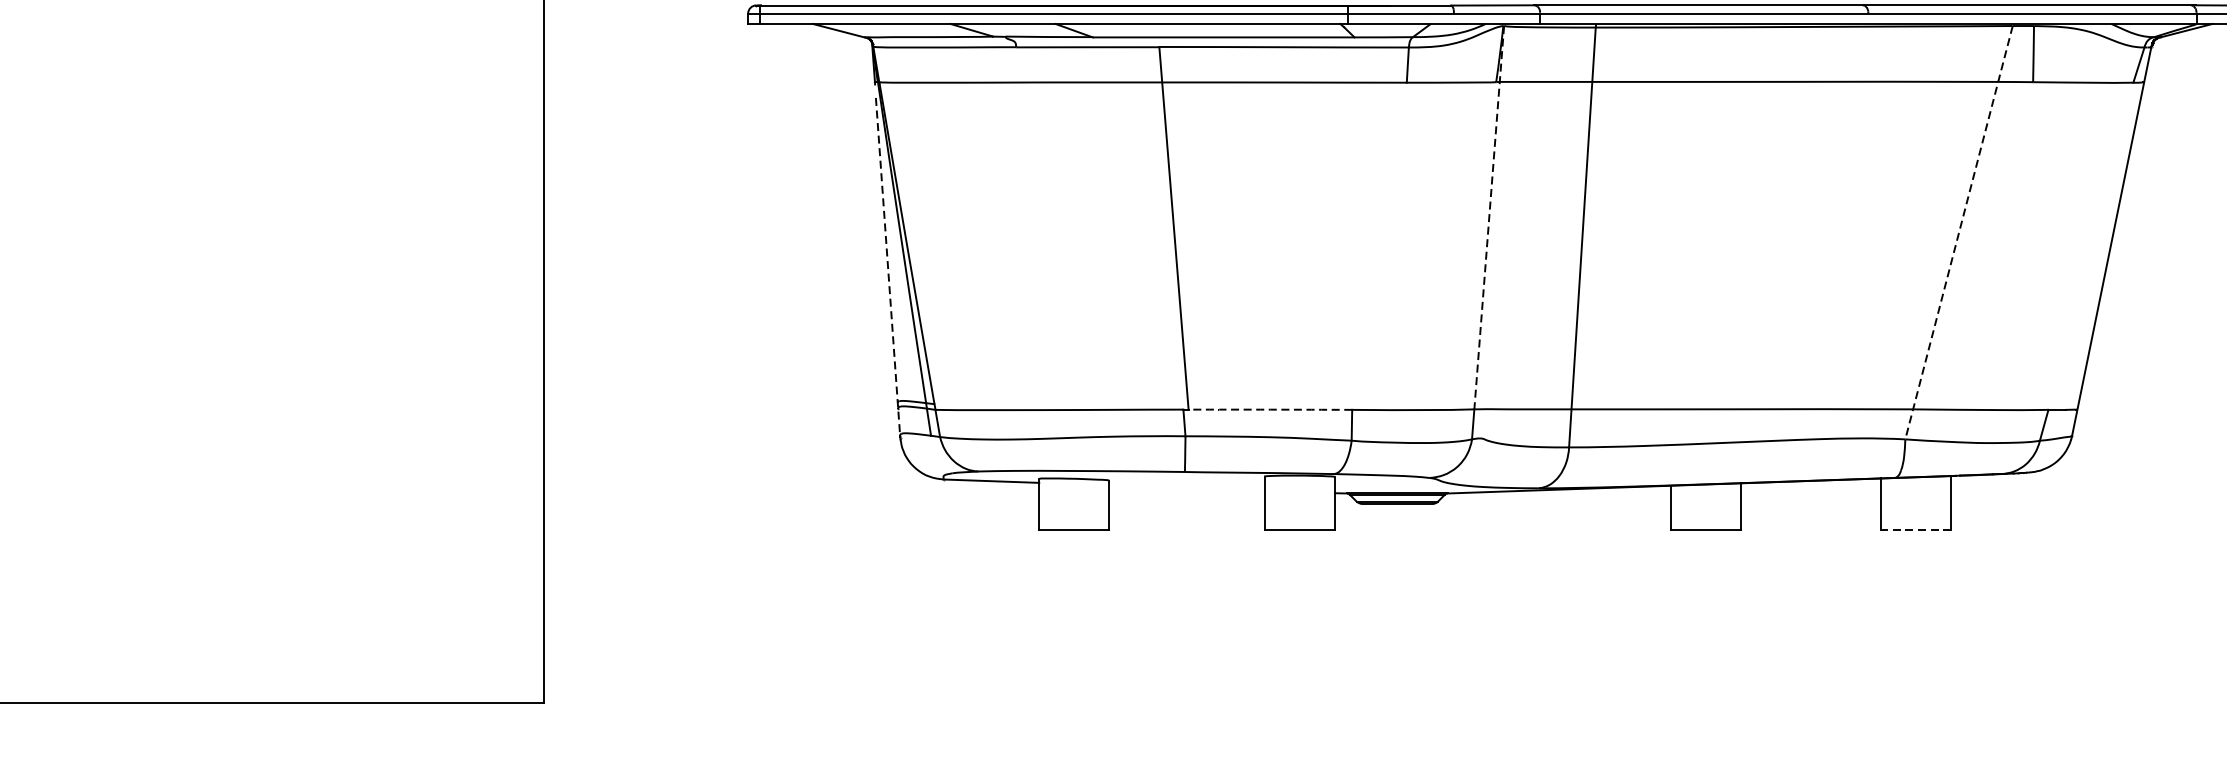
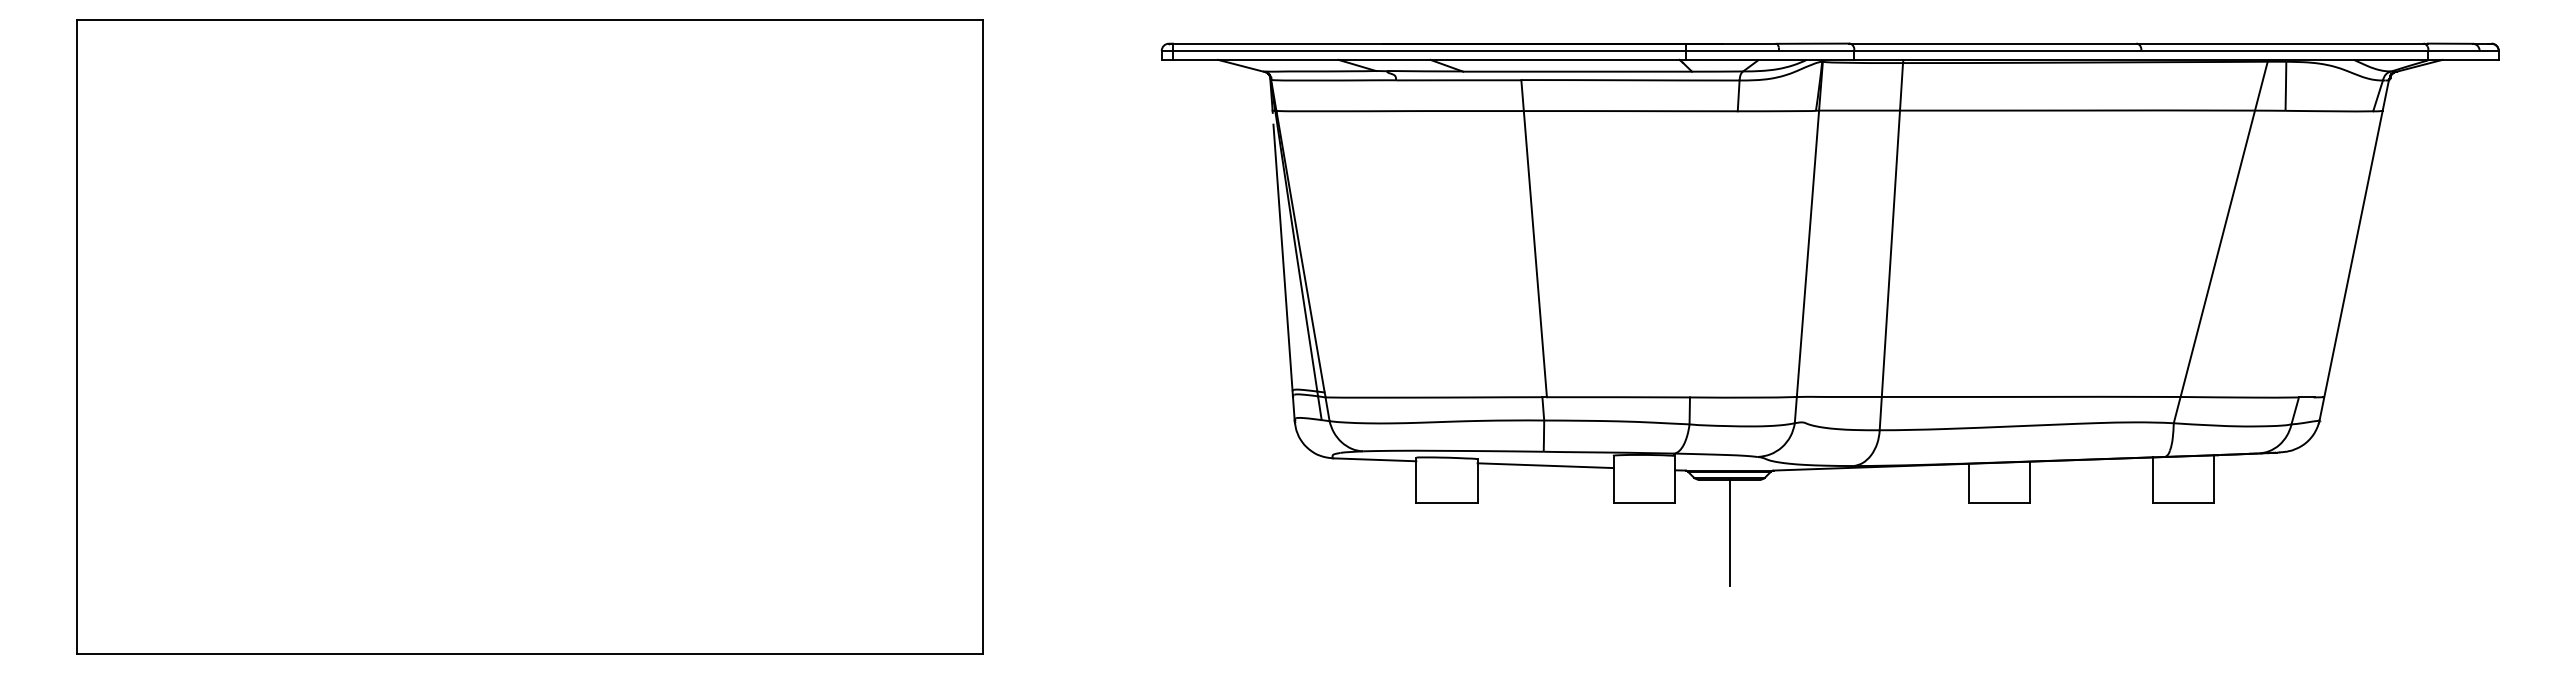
line: (1488, 217) -> (1809, 229), dashed -> solid
line: (1958, 232) -> (2220, 242), dashed -> solid
line: (888, 268) -> (1284, 273), dashed -> solid
arc: (1270, 409) -> (1618, 397), dashed -> solid
line: (1186, 487) -> (1545, 465), added
line: (1916, 530) -> (2183, 502), dashed -> solid
line: (1397, 564) -> (1729, 532), added

